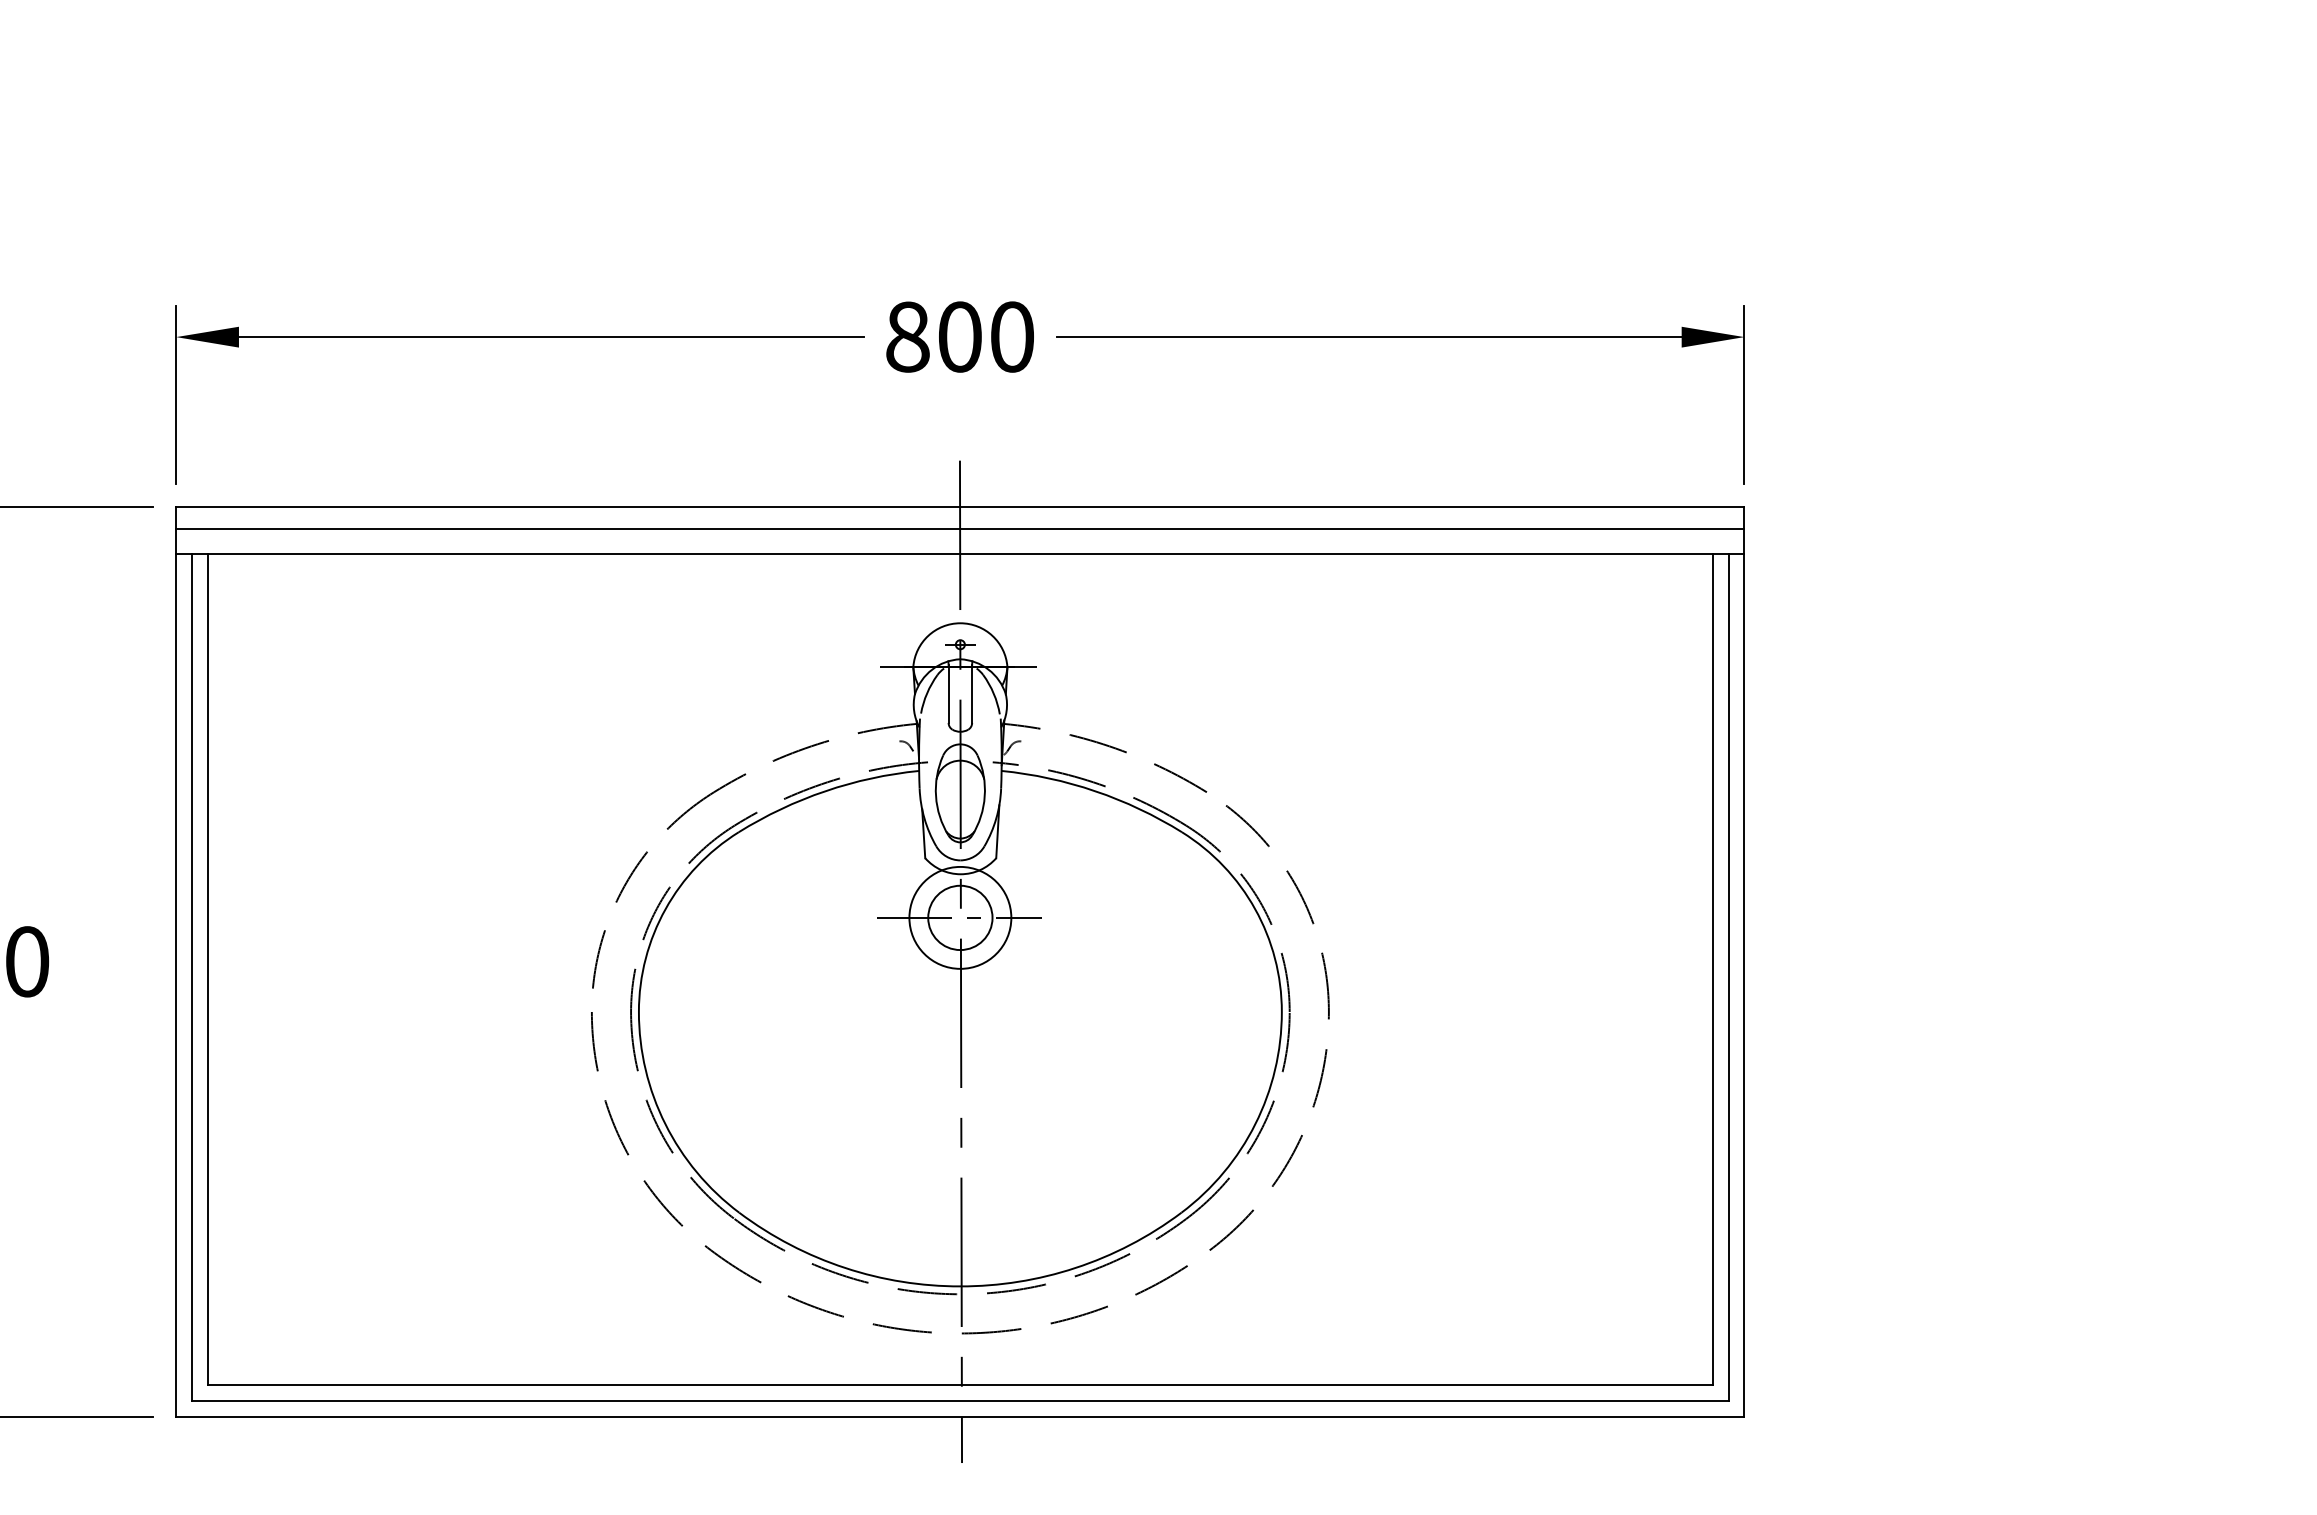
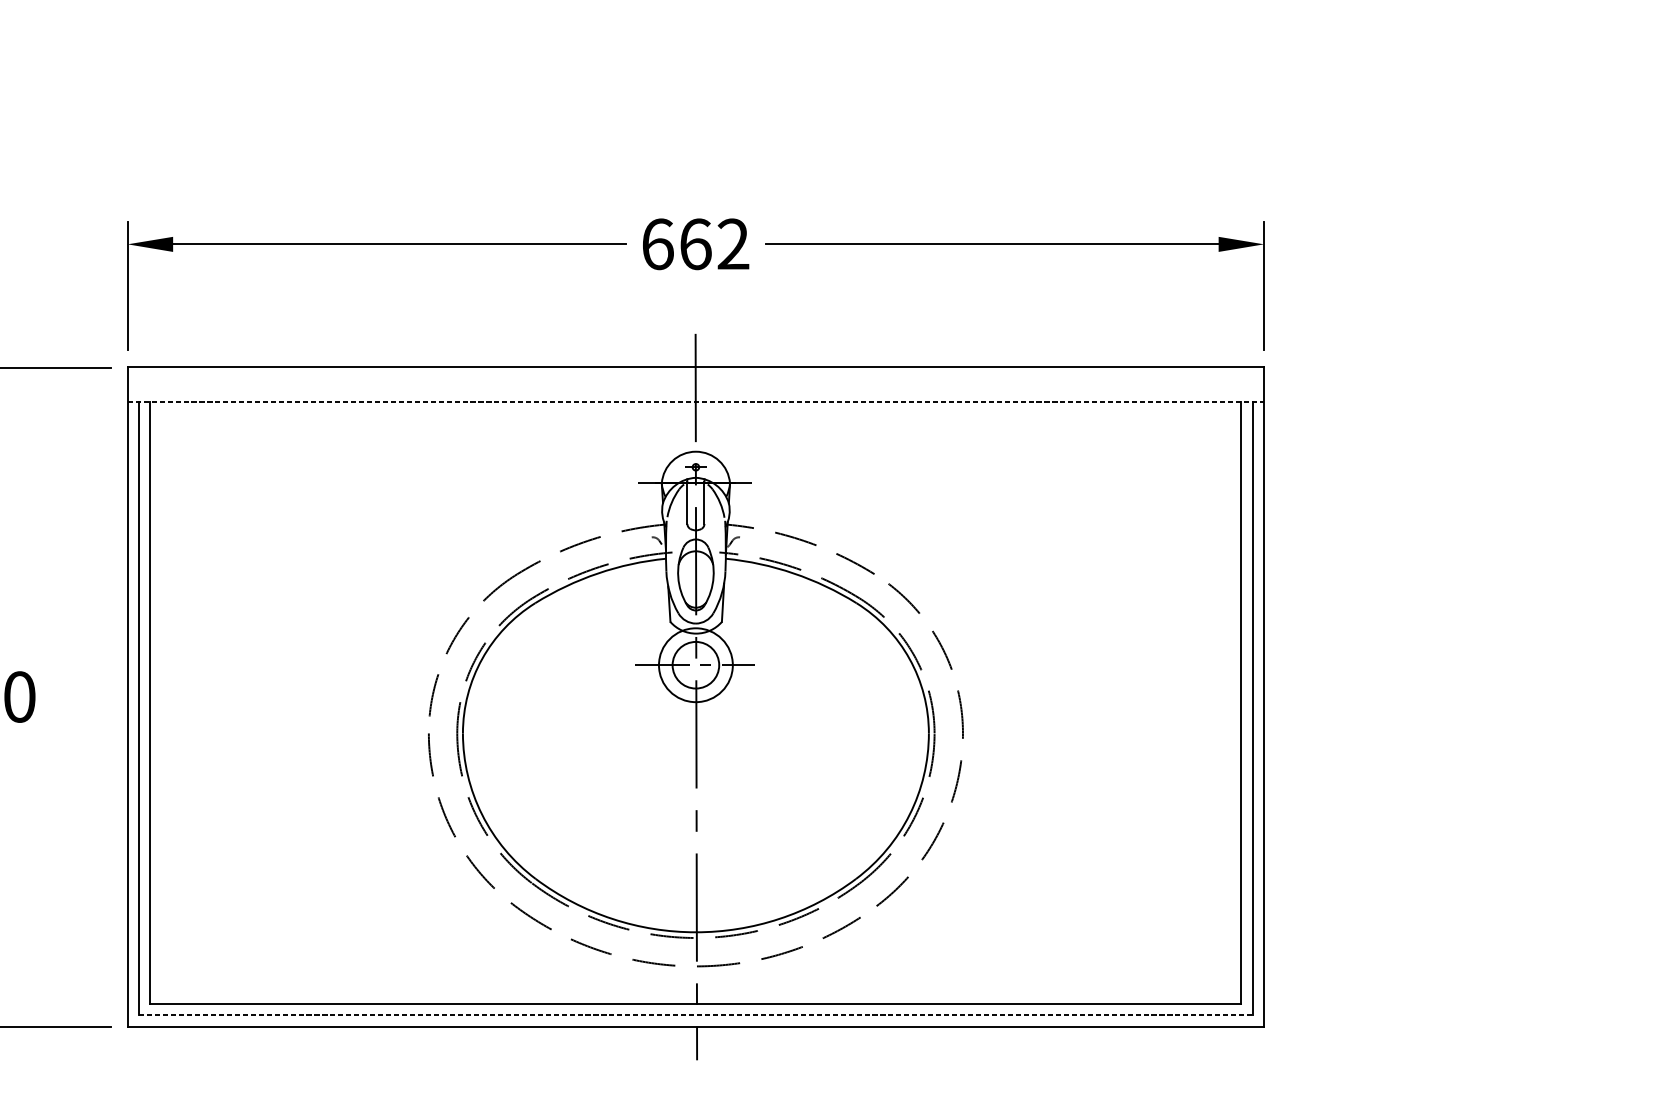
text: (959, 336) -> (695, 243), 800 -> 662
line: (960, 529) -> (696, 383), removed
line: (960, 554) -> (696, 401), solid -> dashed
line: (960, 1400) -> (696, 1014), solid -> dashed

